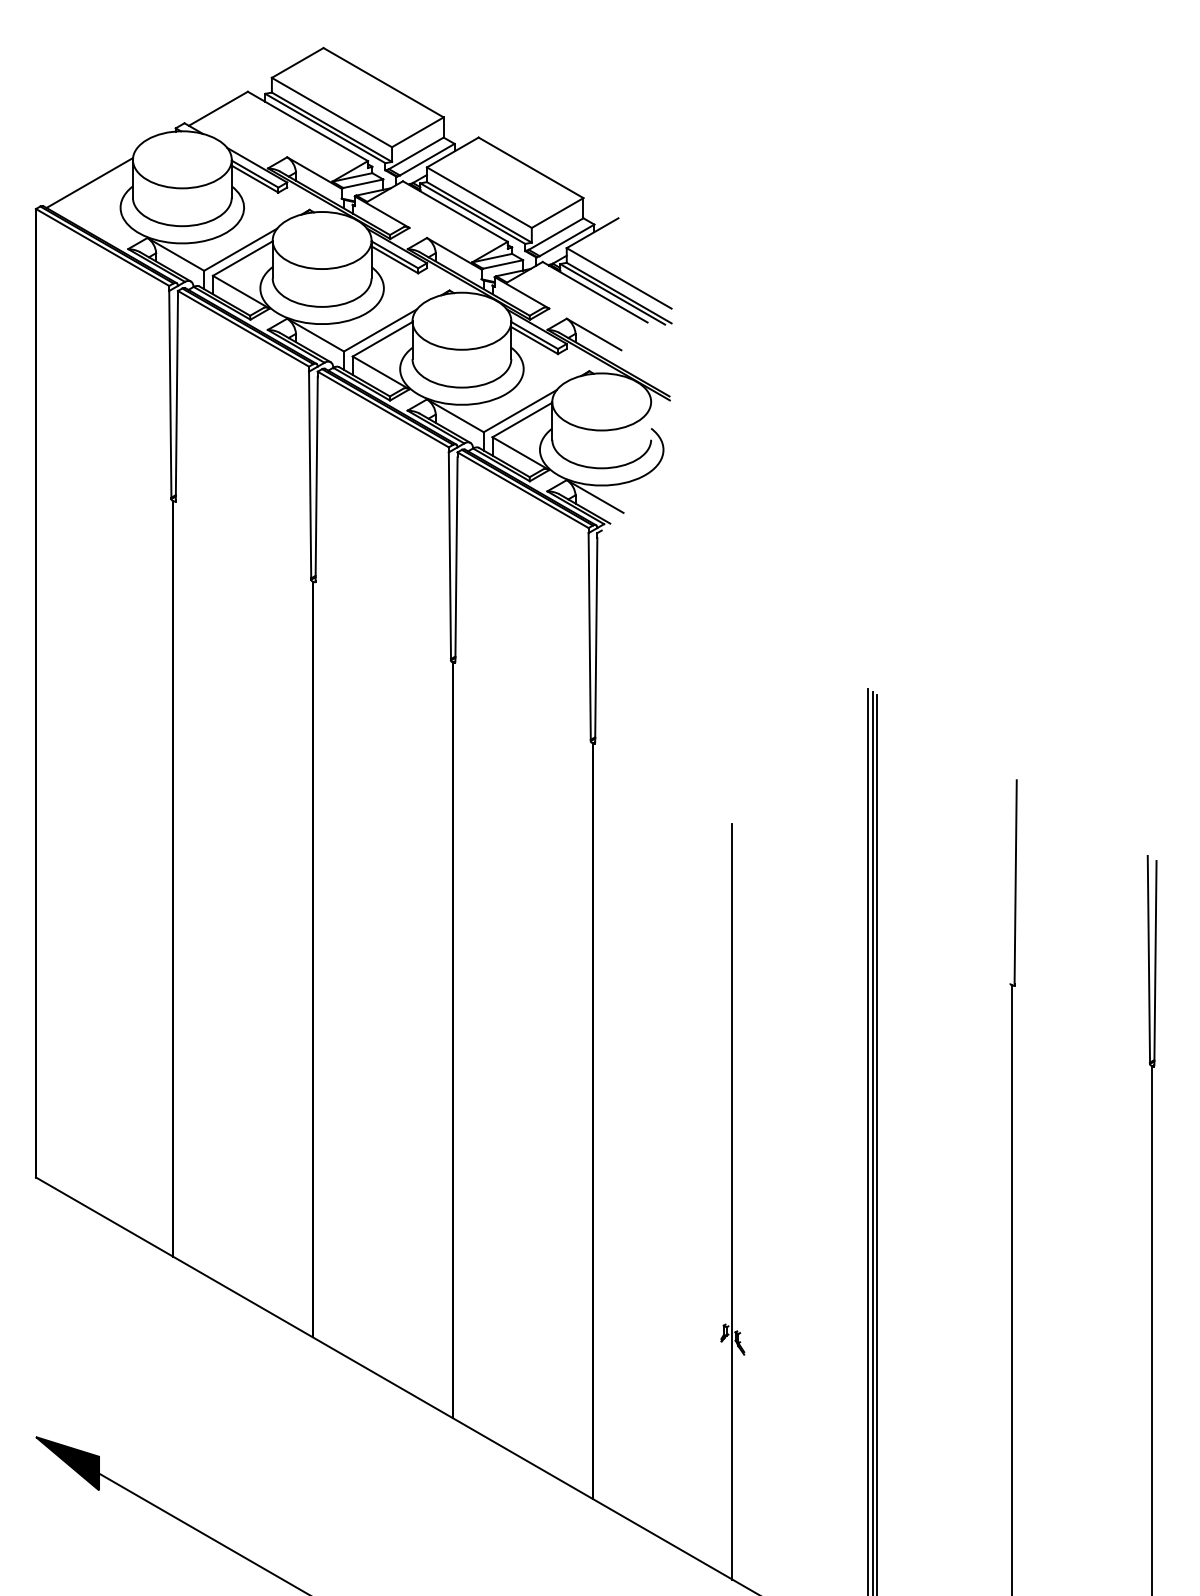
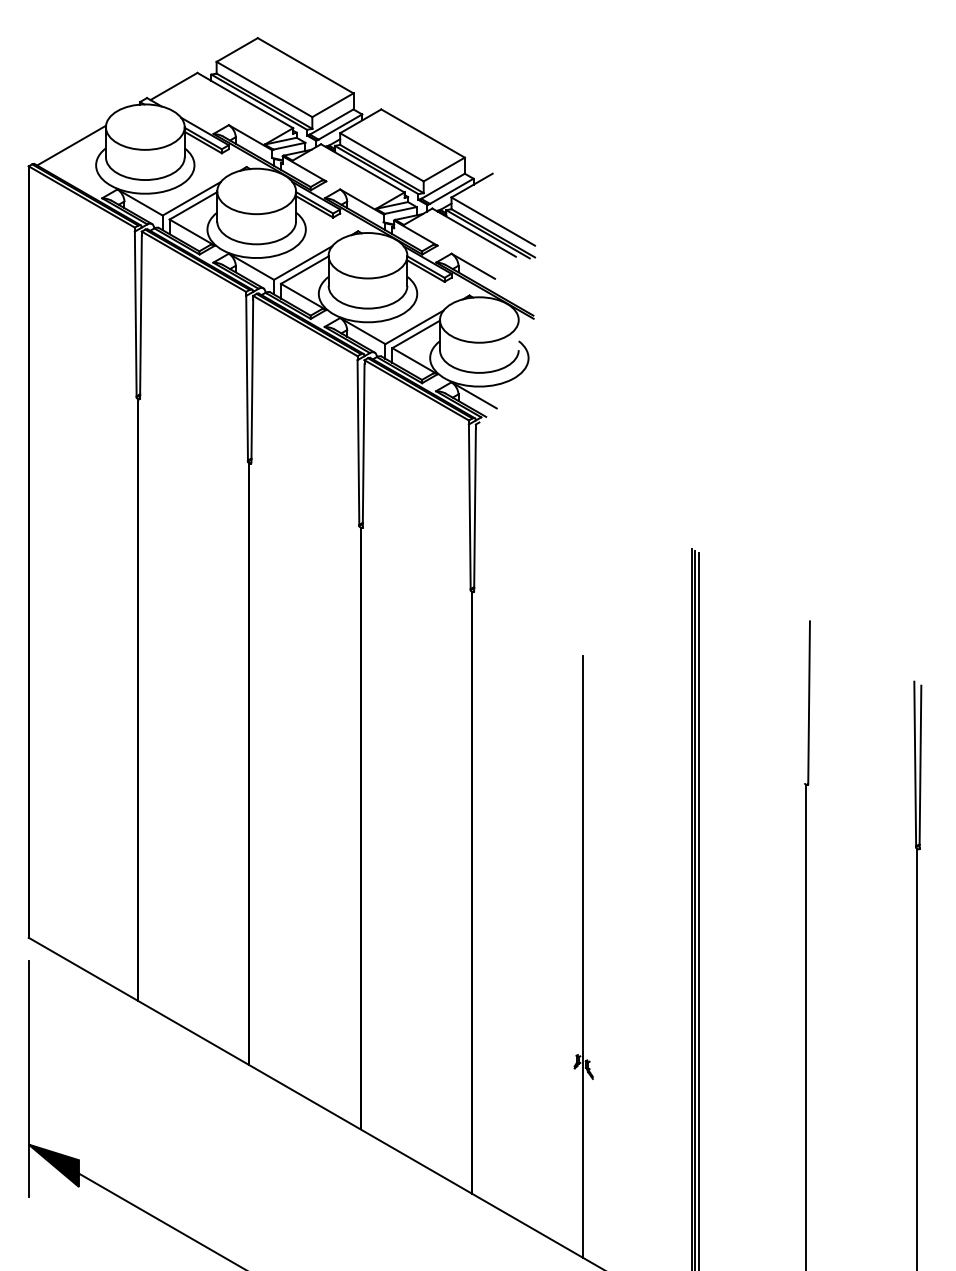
line: (35, 1355) -> (28, 1079), added

